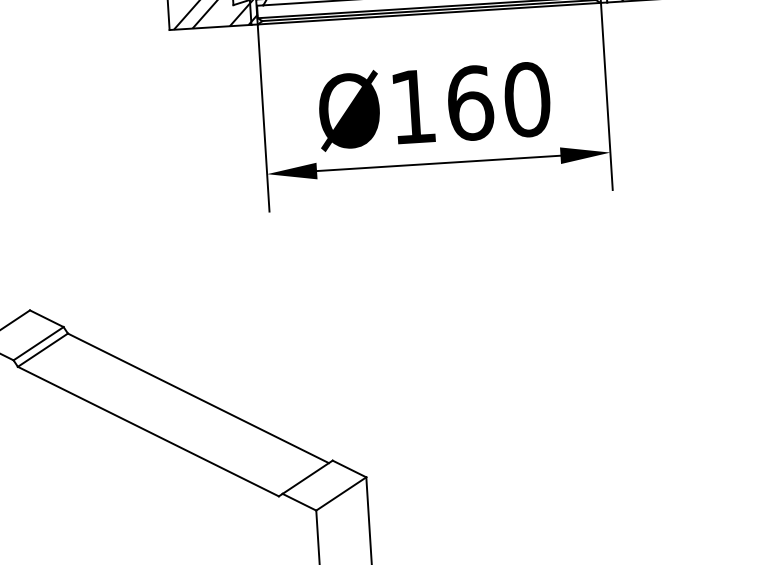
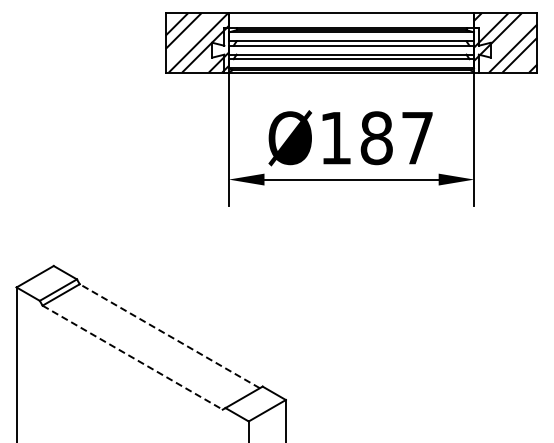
text: (497, 101) -> (396, 138), Ø160 -> Ø187
line: (197, 397) -> (169, 335), solid -> dashed
line: (149, 431) -> (133, 357), solid -> dashed

